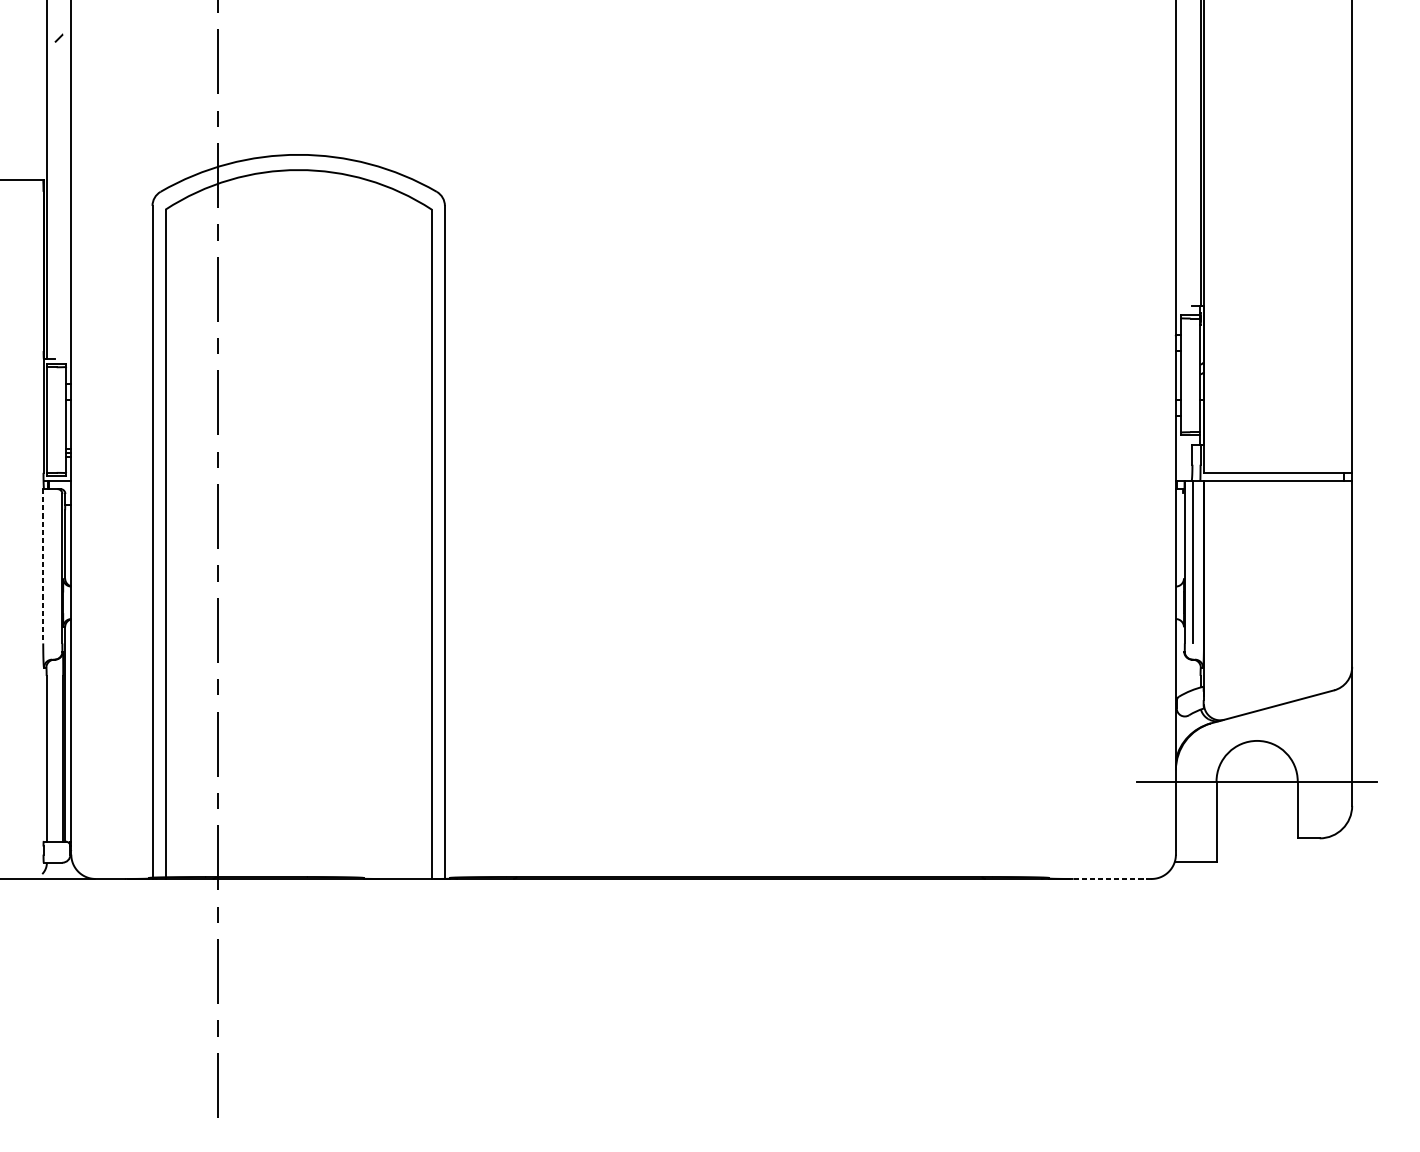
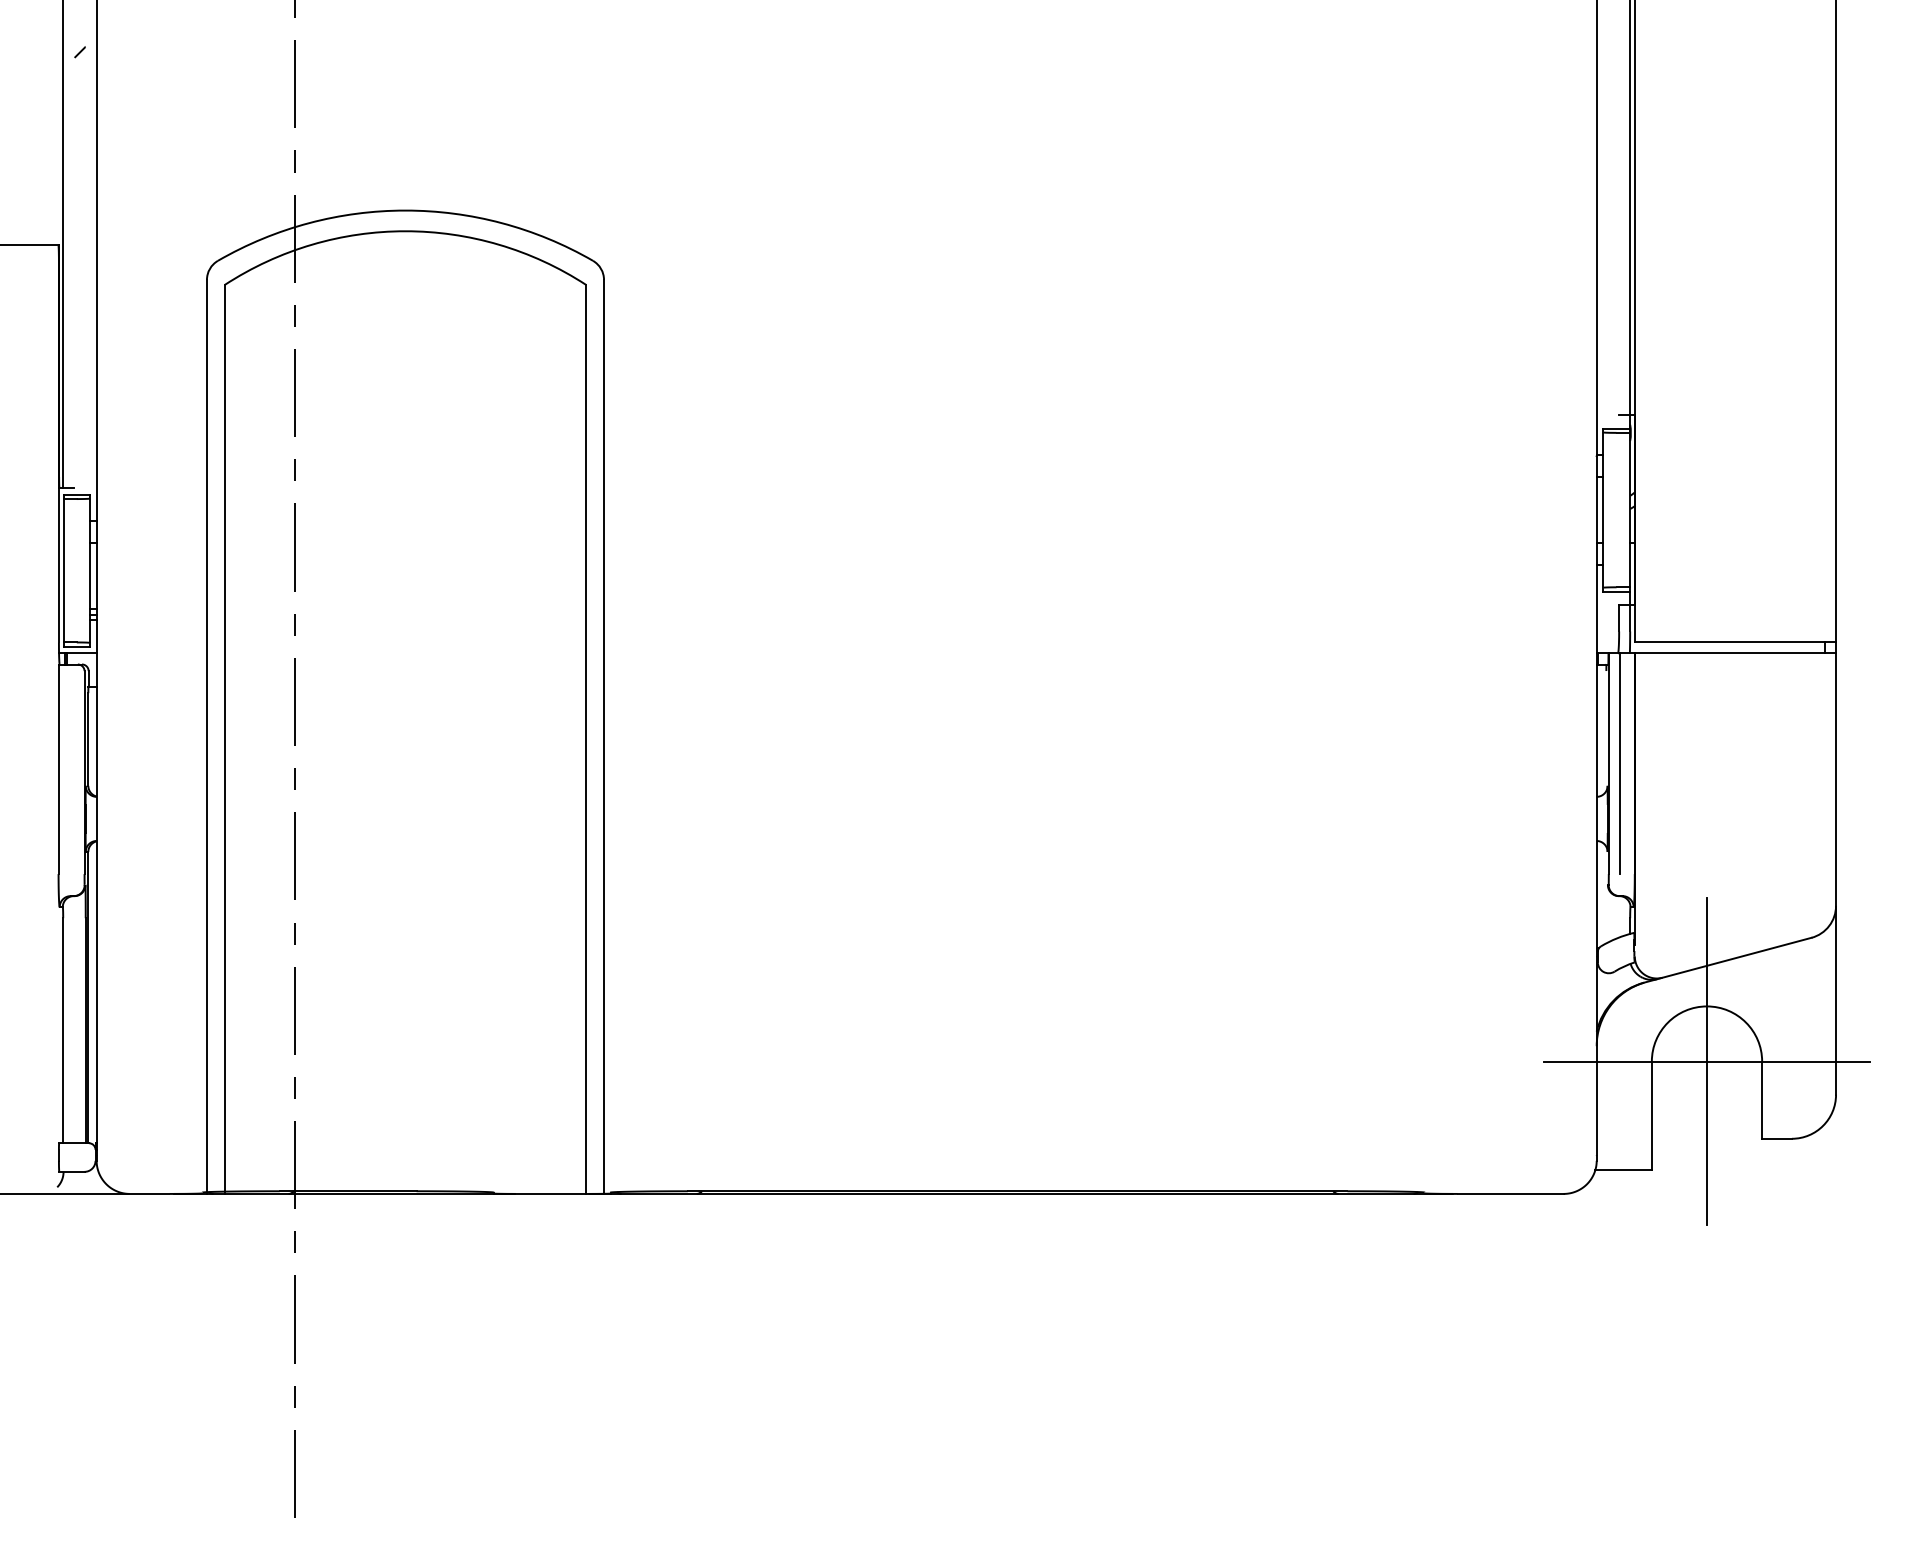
line: (43, 566) -> (58, 769), dashed -> solid
line: (1257, 781) -> (1707, 1061), added
line: (1112, 878) -> (1510, 1193), dashed -> solid

